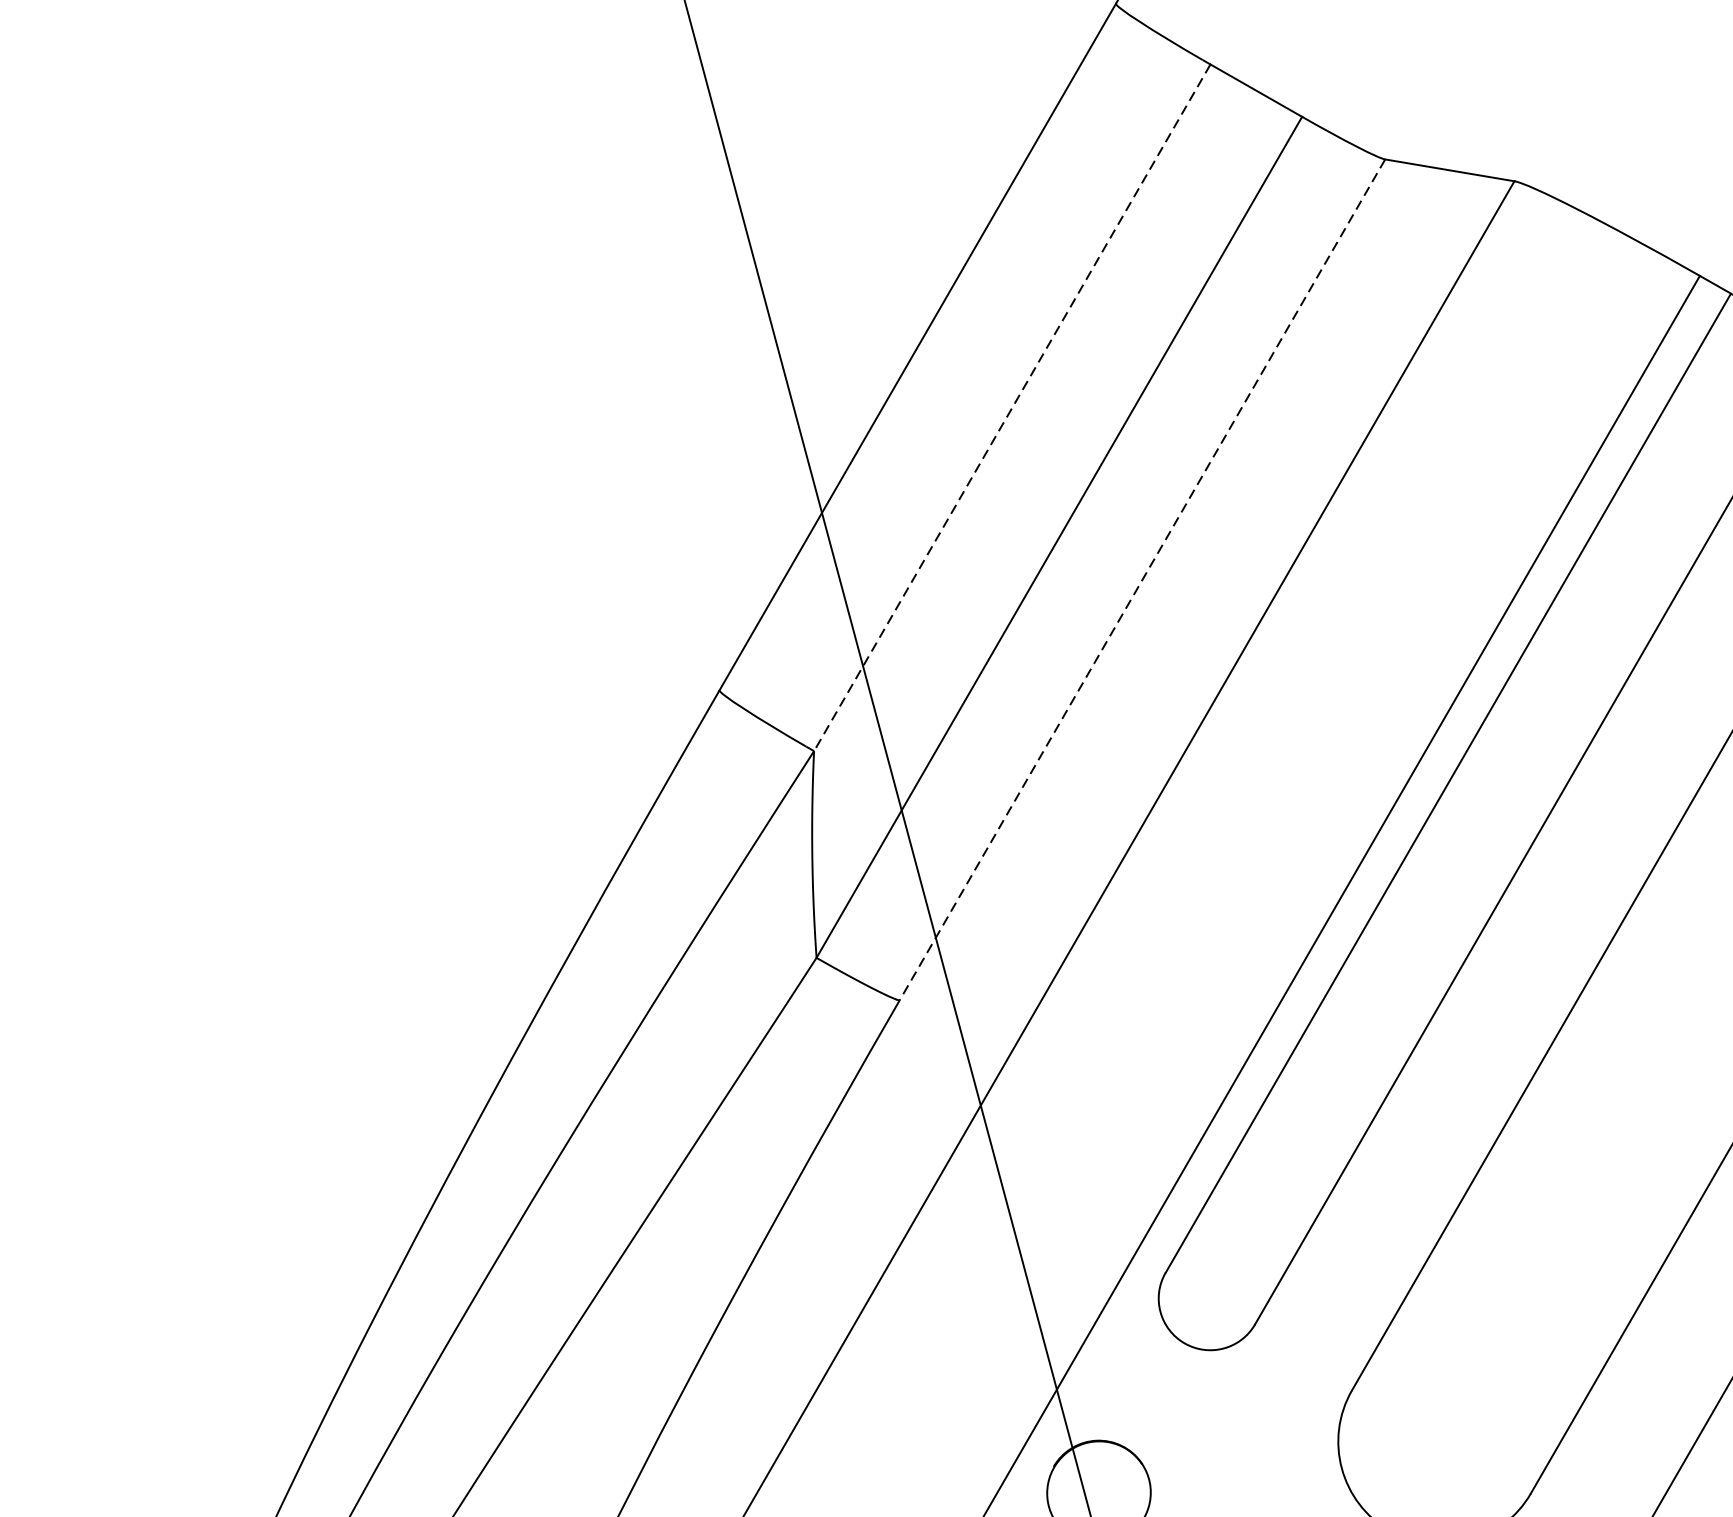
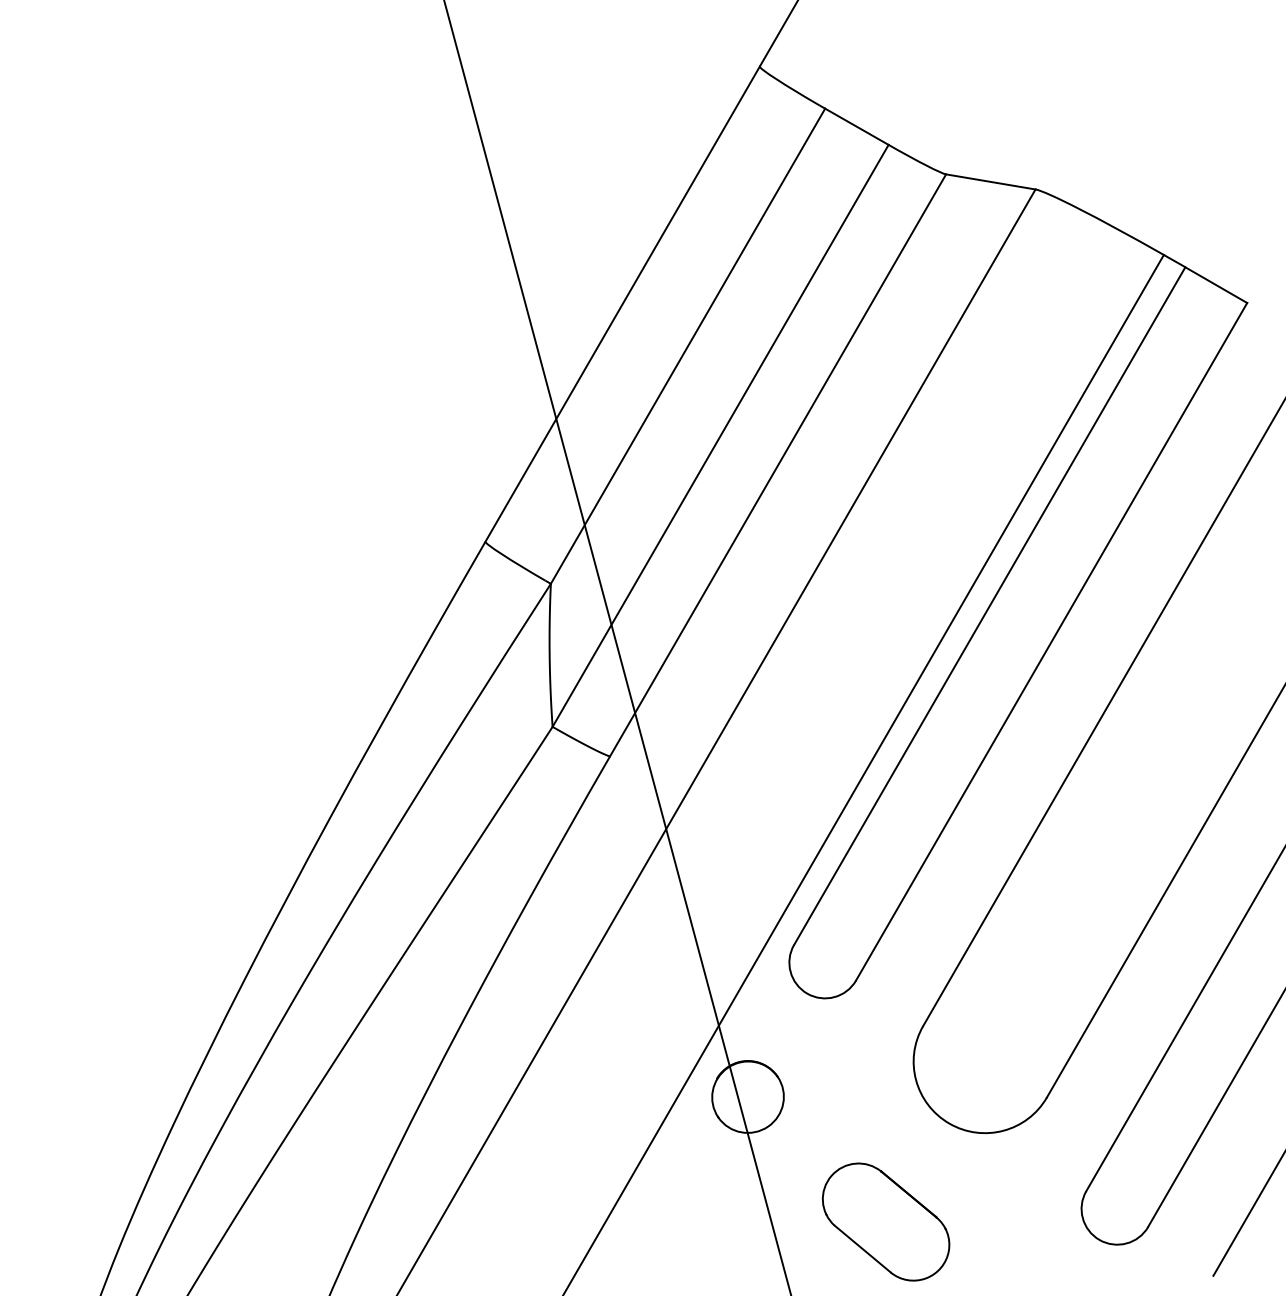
line: (1011, 408) -> (687, 346), dashed -> solid
line: (1141, 580) -> (777, 465), dashed -> solid

